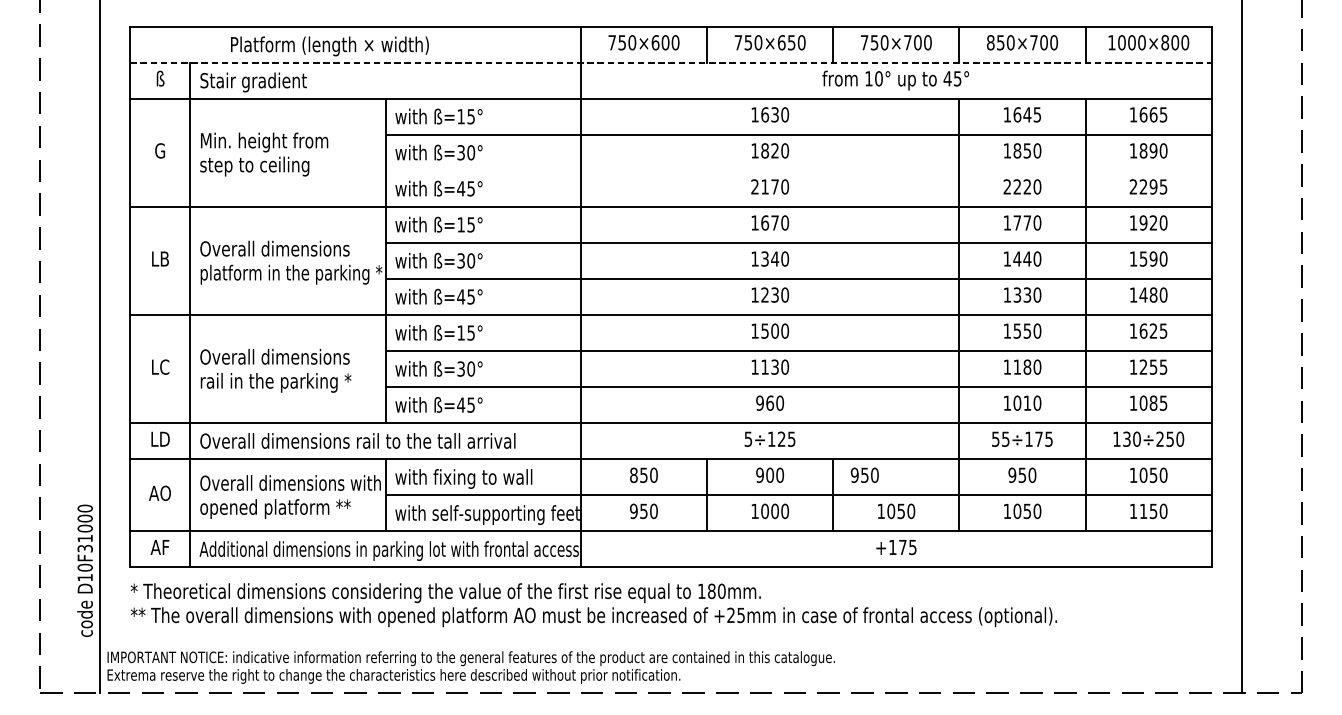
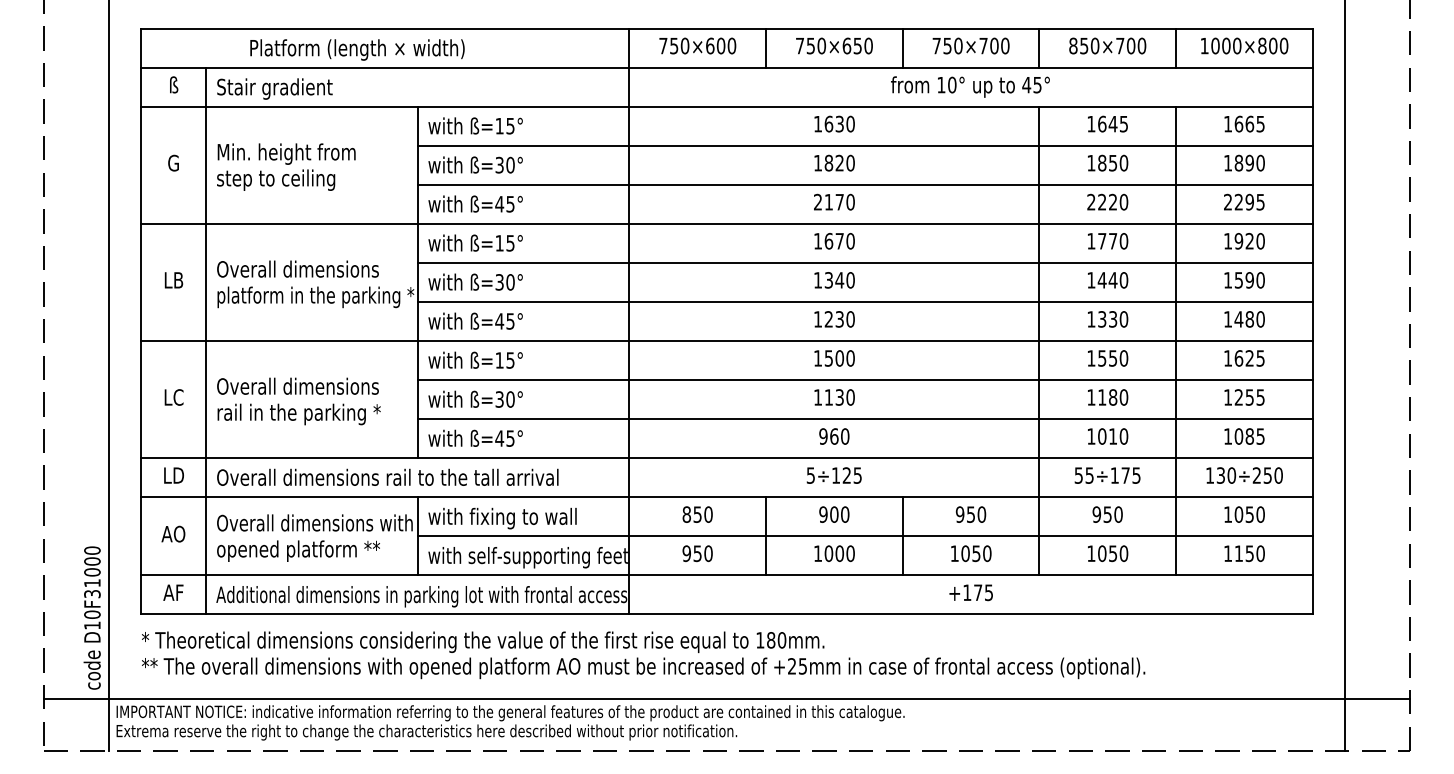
line: (671, 62) -> (727, 67), dashed -> solid
line: (797, 170) -> (864, 184), added
text: (864, 475) -> (970, 514), moved
line: (670, 645) -> (726, 698), added

